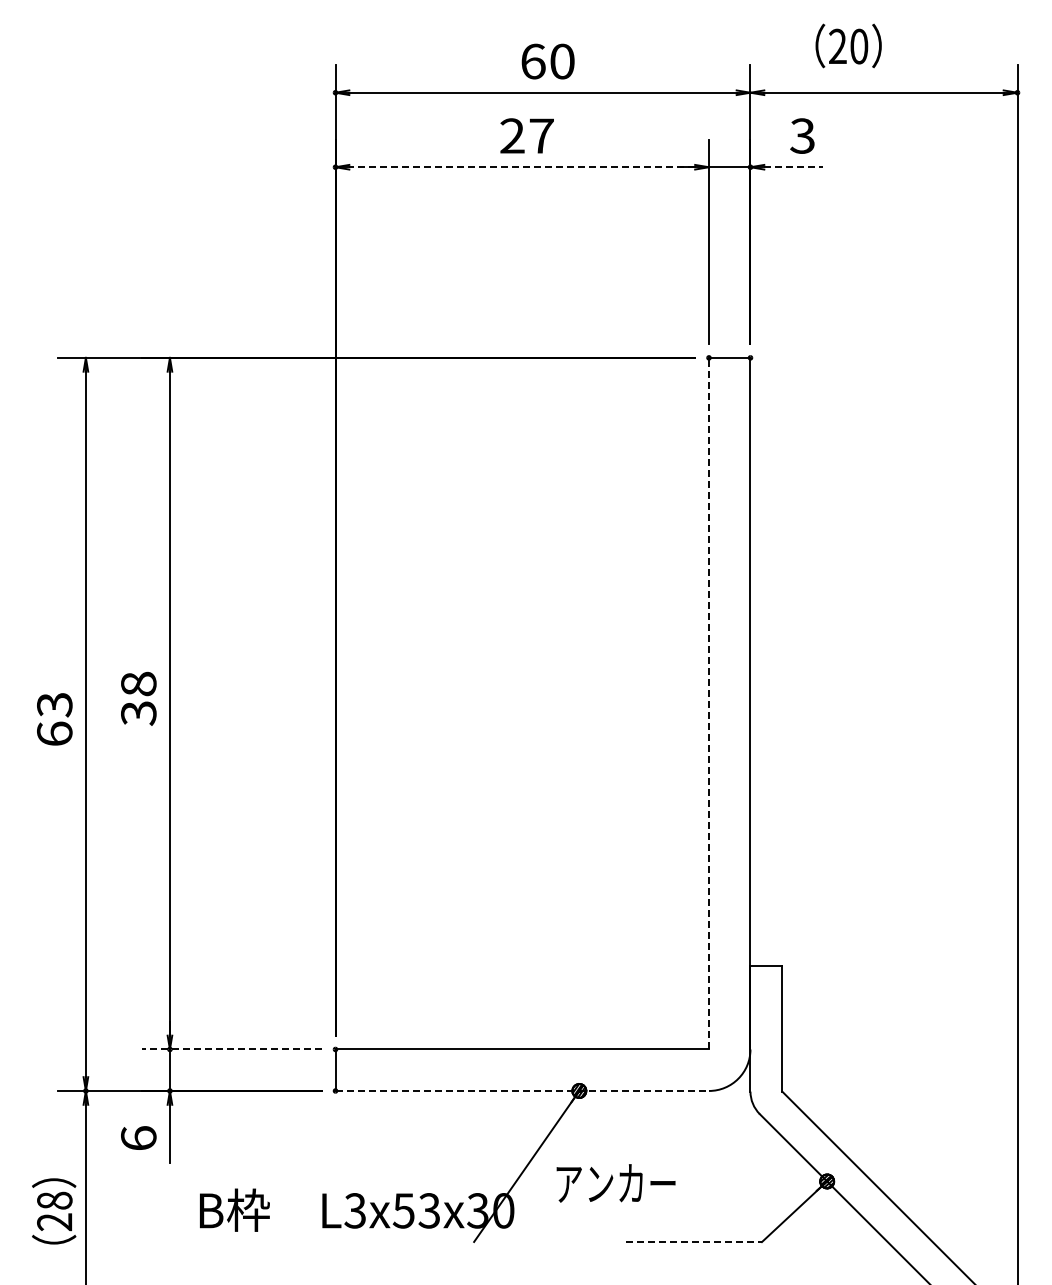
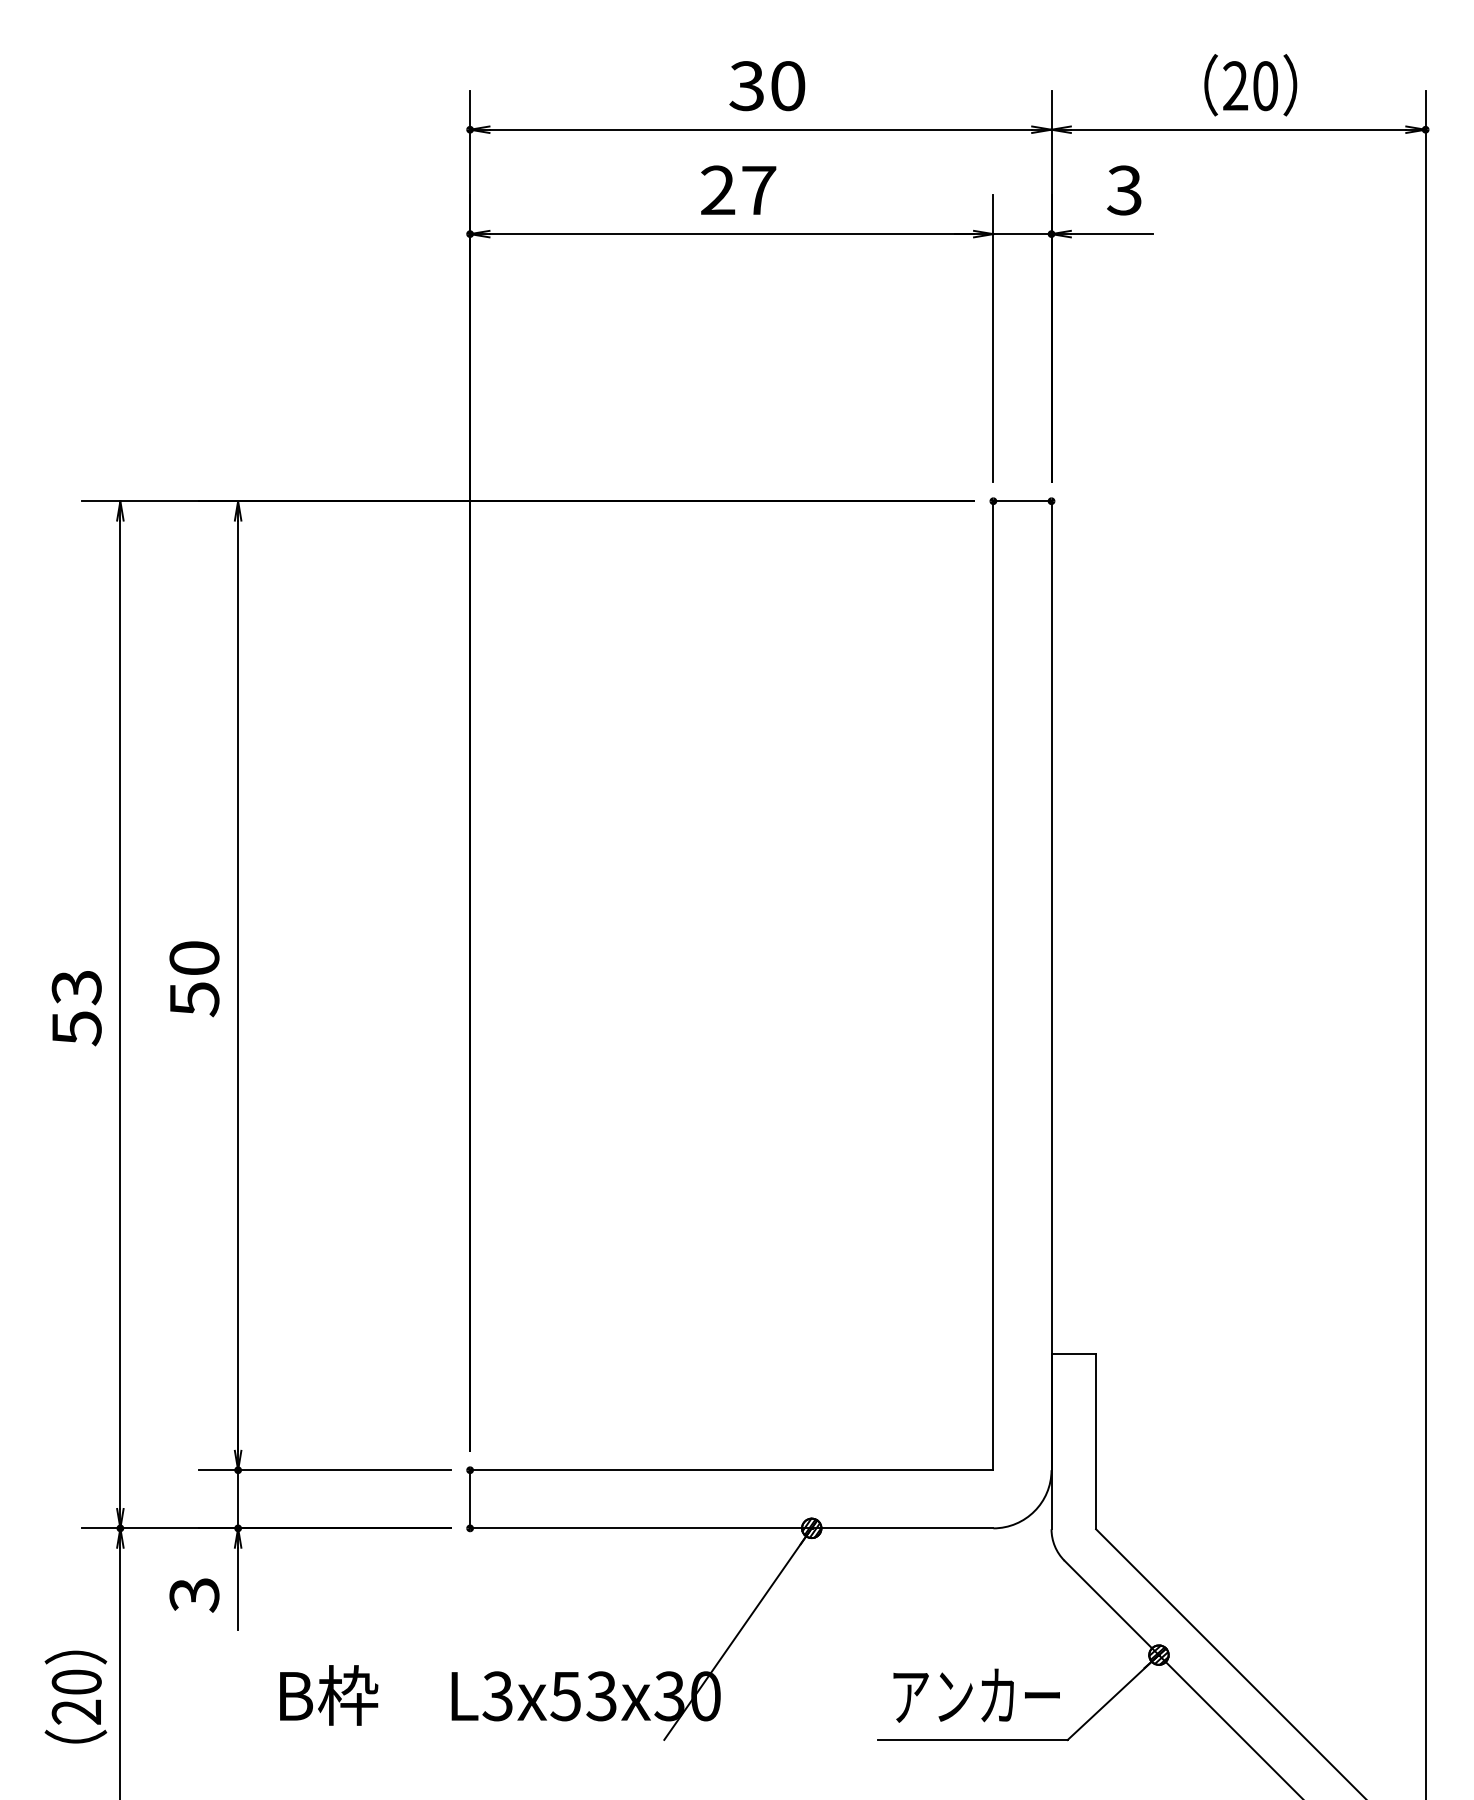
text: (848, 45) -> (1250, 84), moved
text: (532, 61) -> (746, 85), 60 -> 30
line: (522, 167) -> (732, 234), dashed -> solid
line: (794, 167) -> (1113, 234), dashed -> solid
text: (138, 698) -> (194, 978), 38 -> 50
line: (708, 703) -> (992, 985), dashed -> solid
text: (54, 733) -> (76, 1027), 63 -> 53
line: (231, 1049) -> (324, 1470), dashed -> solid
line: (522, 1090) -> (732, 1527), dashed -> solid
text: (138, 1138) -> (194, 1594), 6 -> 3
text: (615, 1183) -> (975, 1695), moved
text: (54, 1200) -> (76, 1681), 28 -> 20
line: (694, 1242) -> (973, 1740), dashed -> solid

